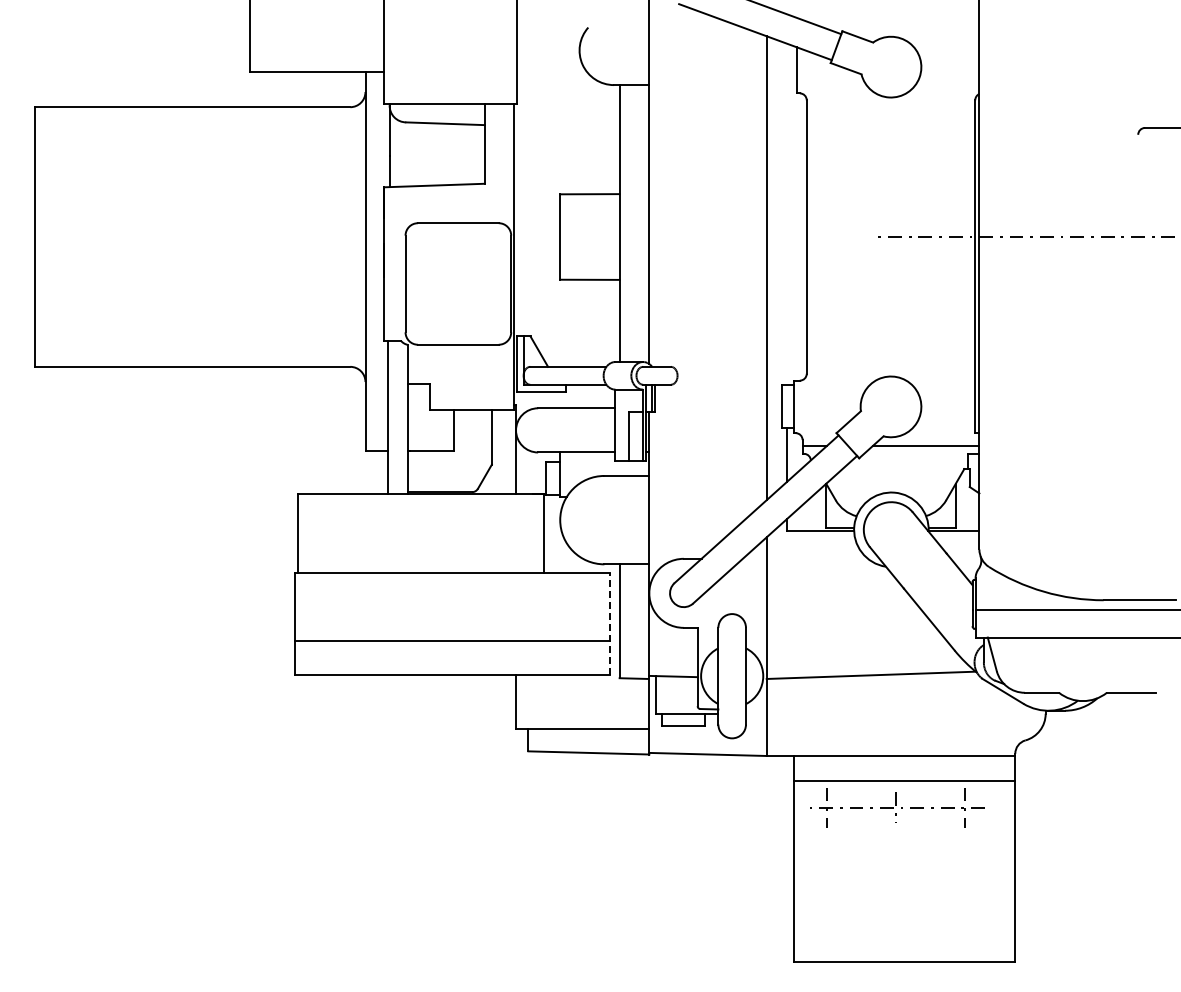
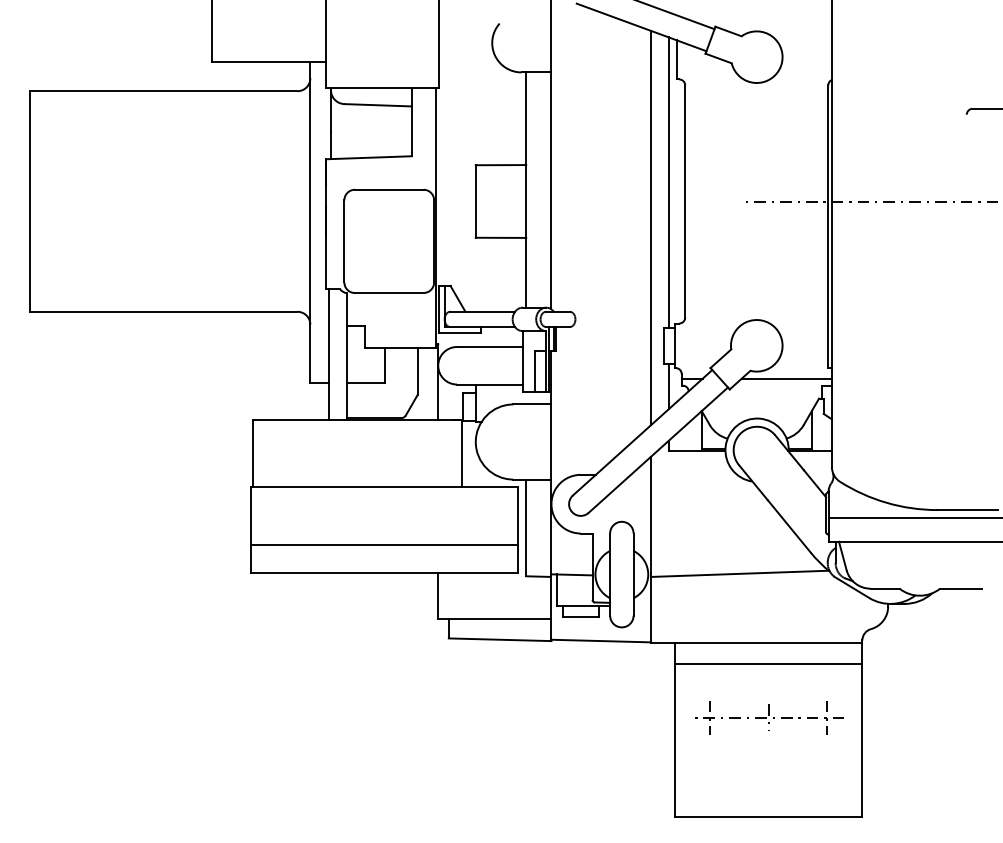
line: (787, 214) -> (668, 182), added
line: (609, 623) -> (517, 529), dashed -> solid
part: (897, 807) -> (769, 717), moved

